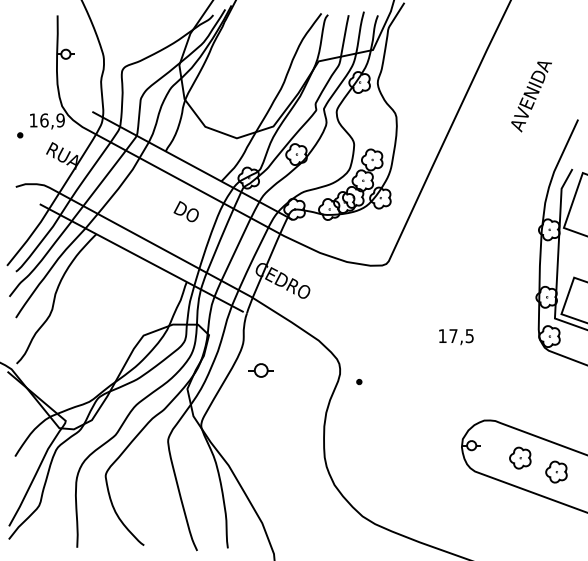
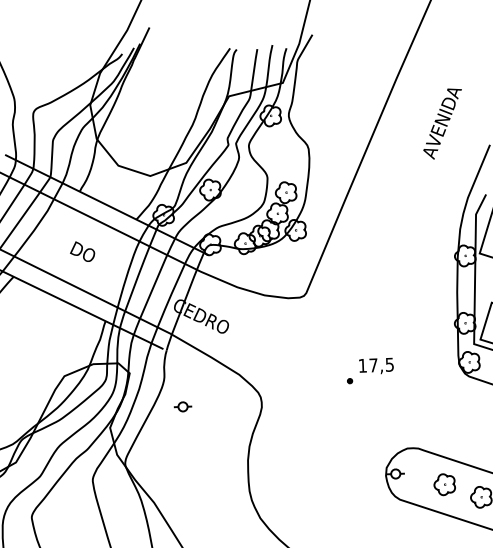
text: (185, 211) -> (81, 251), moved
part: (260, 370) -> (182, 406), size x0.71
part: (359, 381) -> (350, 380), moved

